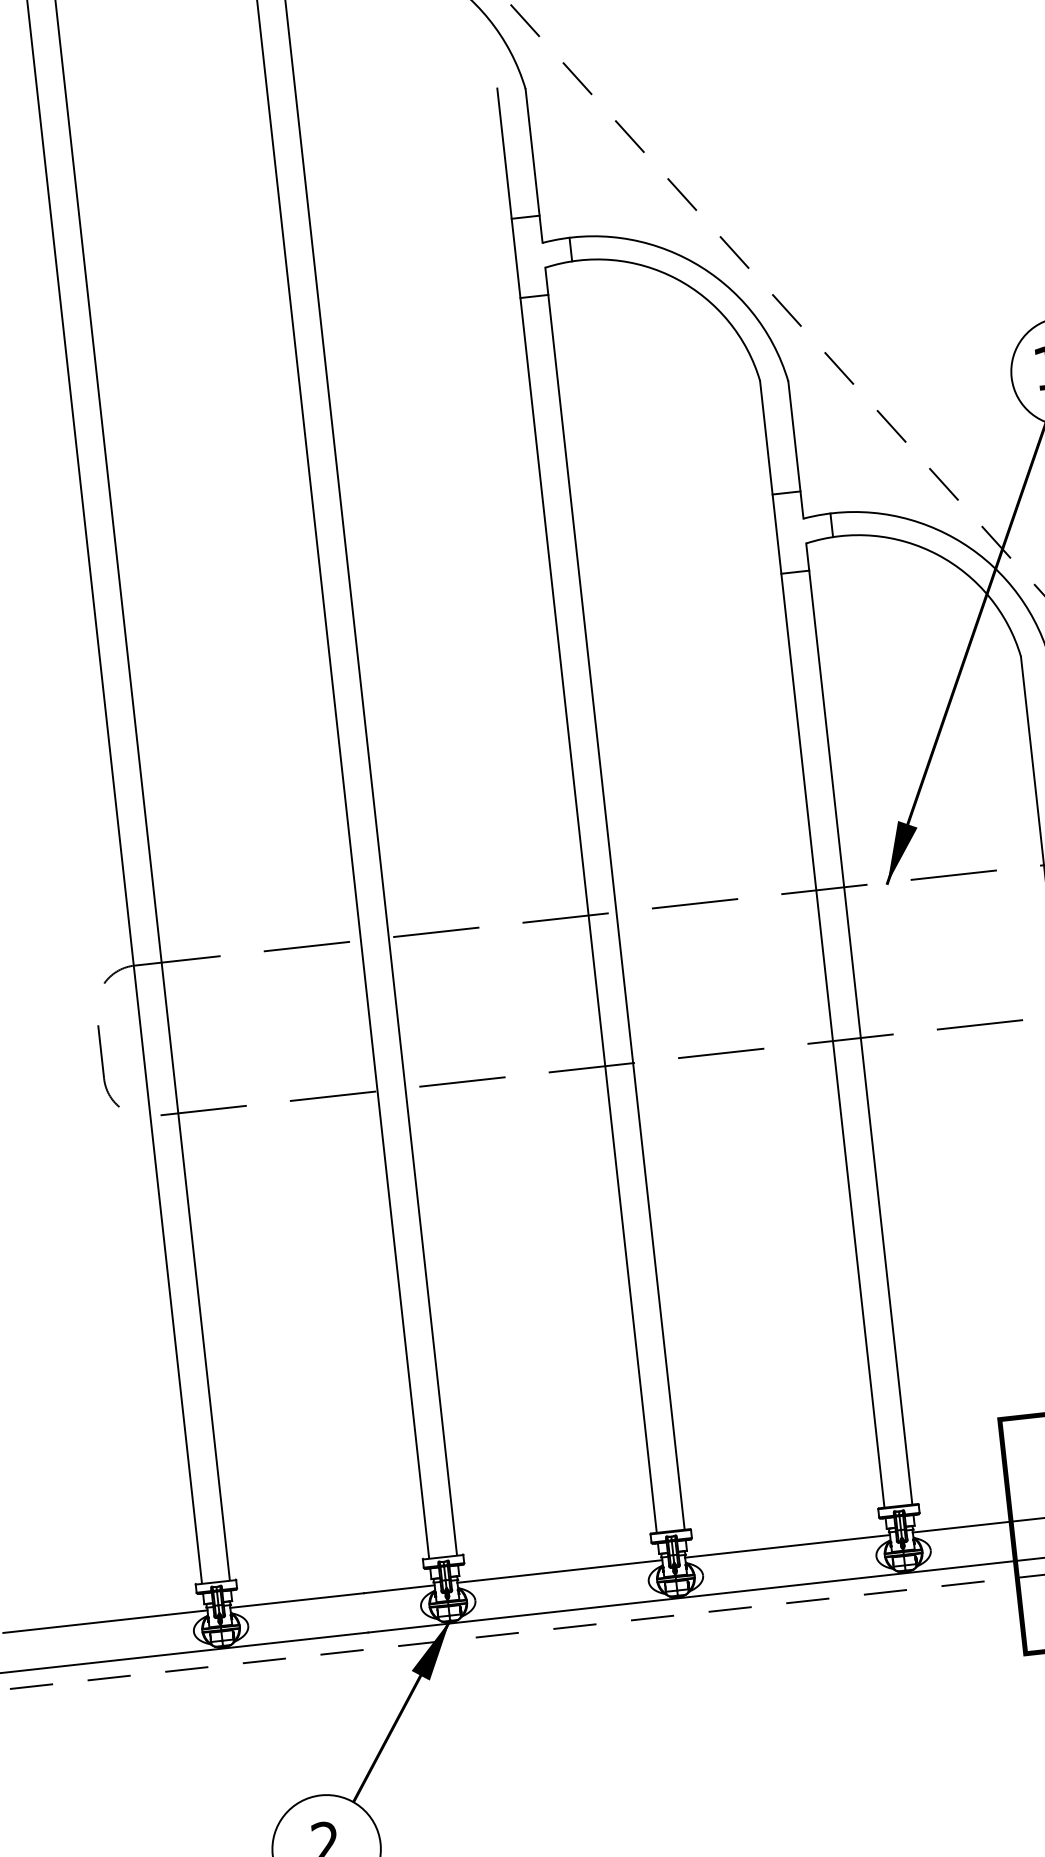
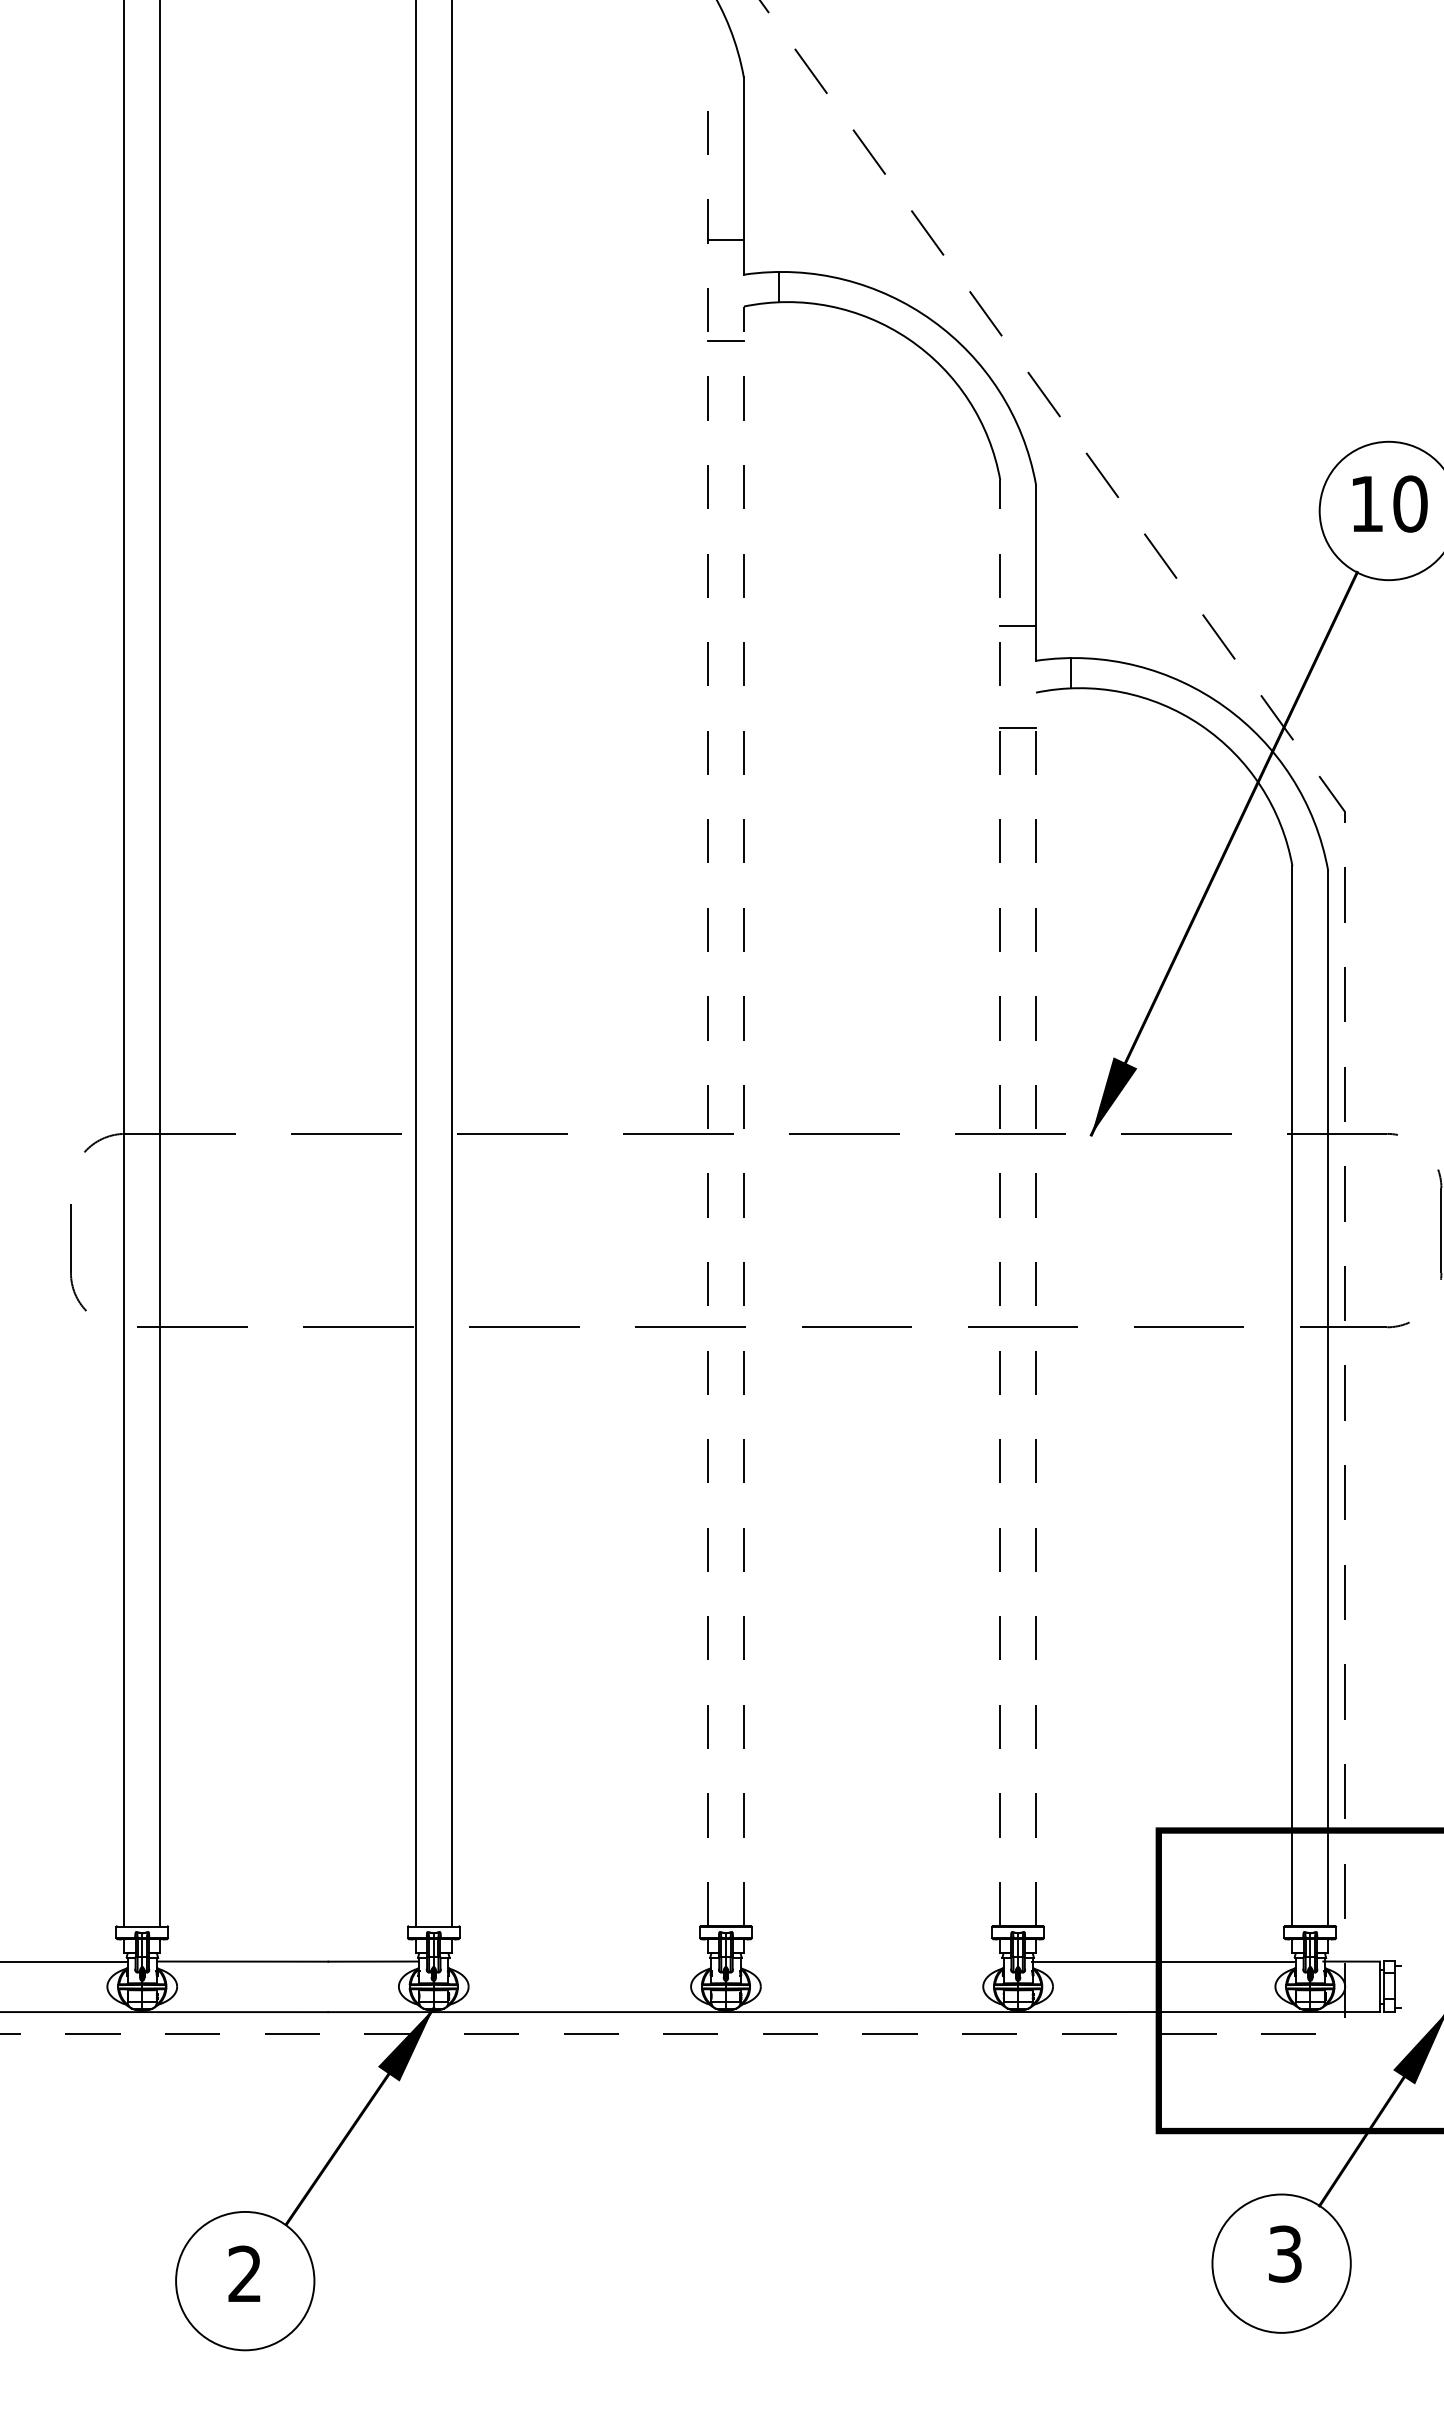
line: (577, 810) -> (708, 999), solid -> dashed
line: (614, 898) -> (743, 1116), solid -> dashed
line: (822, 944) -> (1000, 1203), solid -> dashed
line: (859, 1024) -> (1036, 1309), solid -> dashed
line: (787, 1546) -> (871, 1961), removed
line: (559, 1571) -> (579, 1961), removed

